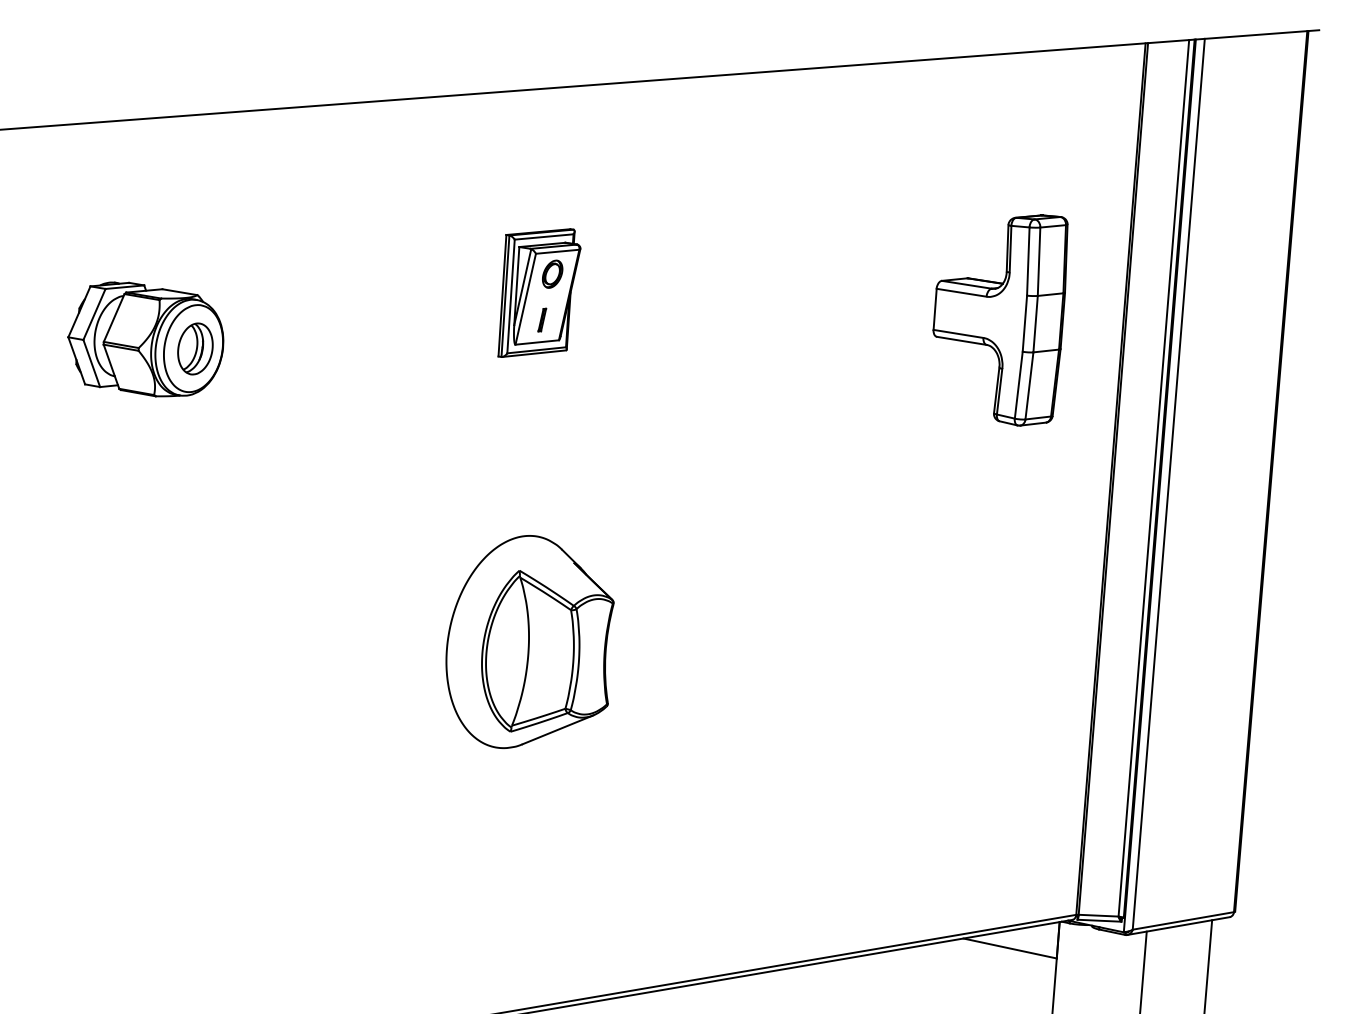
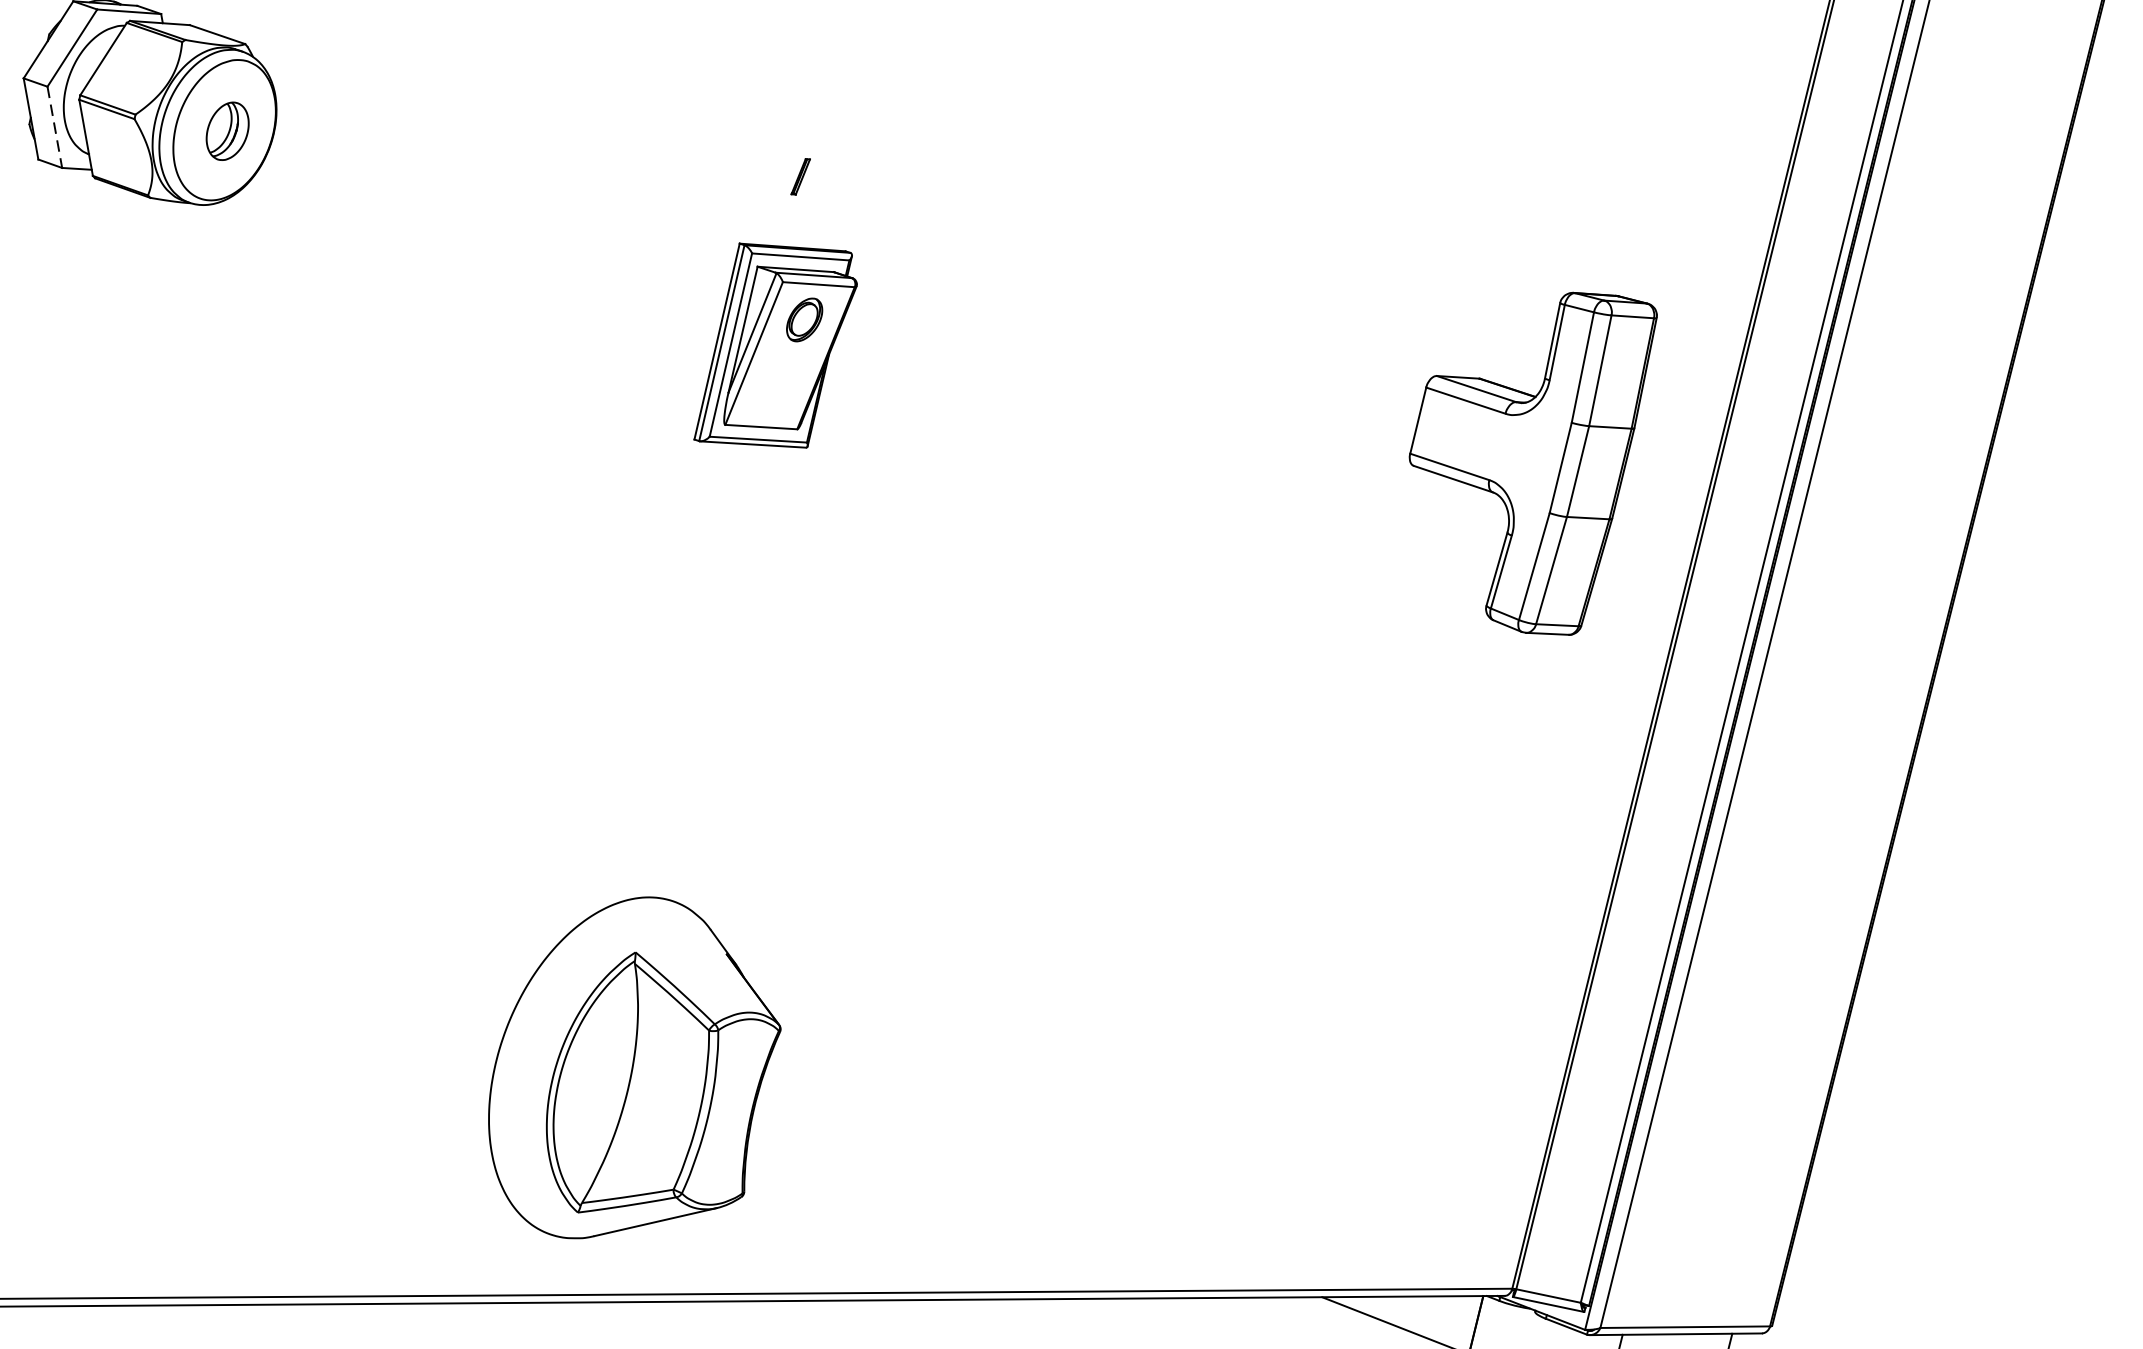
part: (539, 292) -> (778, 346), moved
part: (1000, 320) -> (1521, 456), moved
part: (195, 348) -> (227, 130), size x0.7
line: (91, 363) -> (54, 127), solid -> dashed
part: (529, 641) -> (632, 1070), moved

